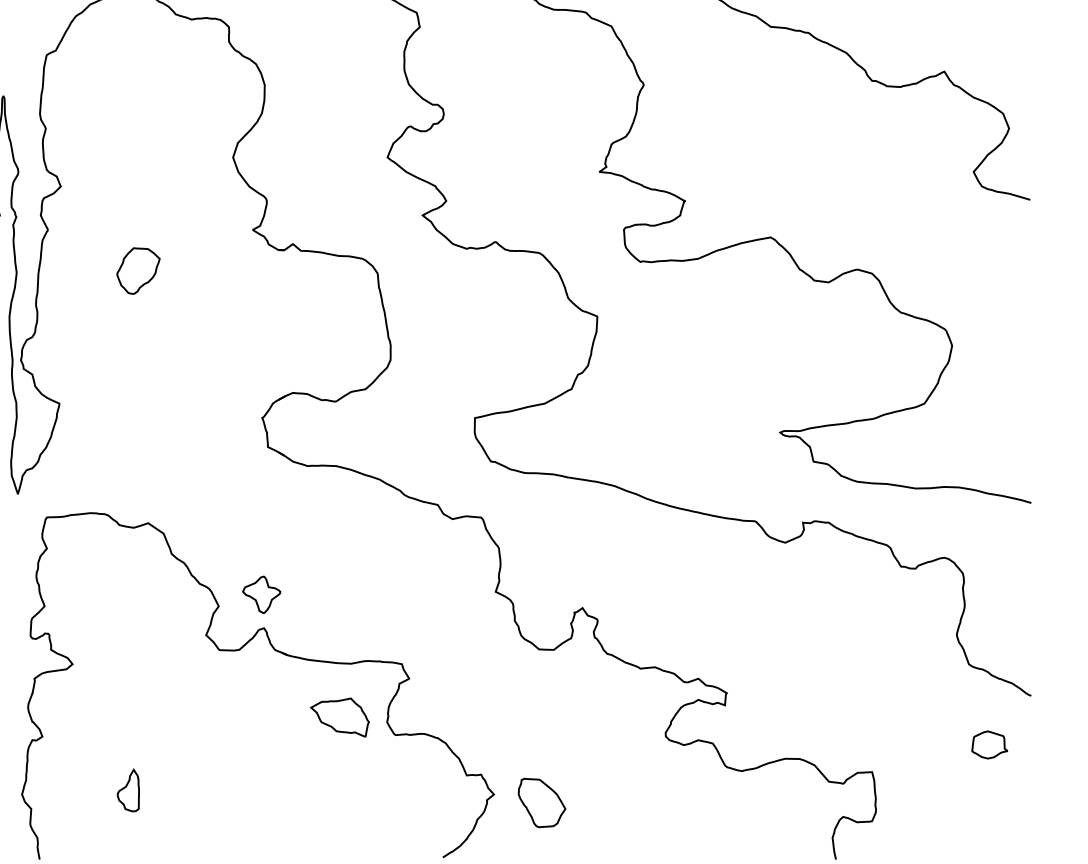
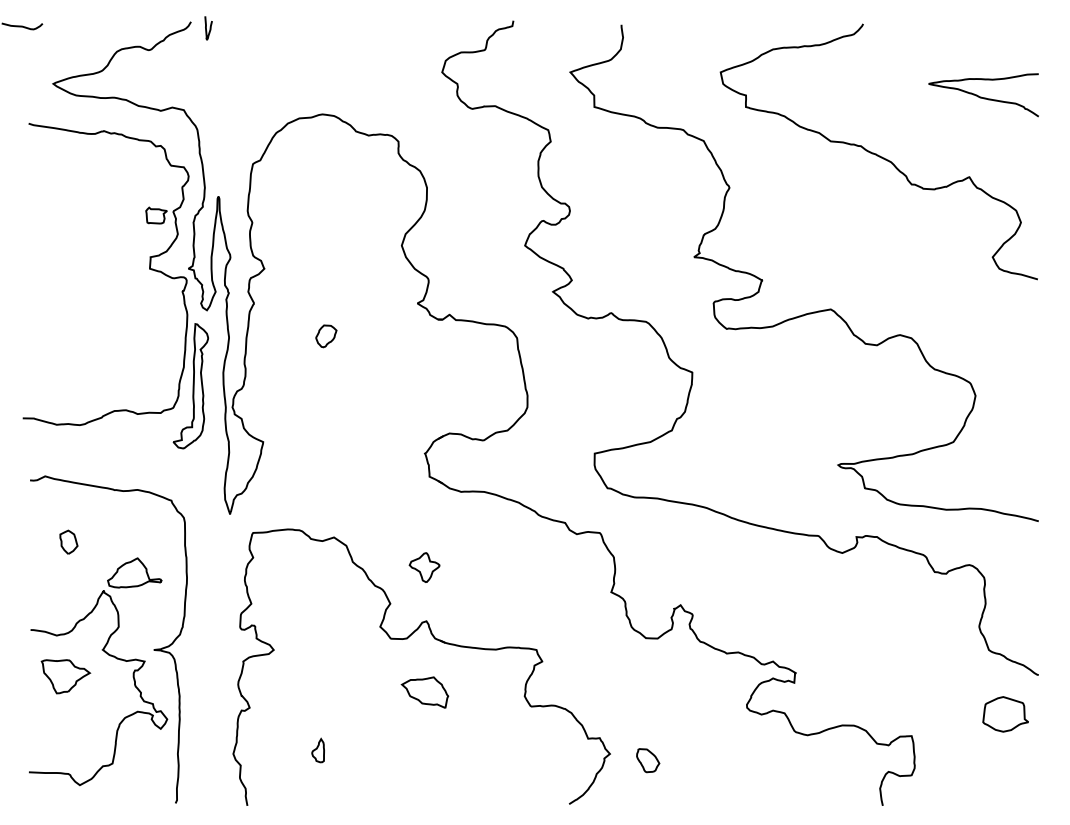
part: (138, 271) -> (326, 336), size x0.6
part: (261, 594) -> (424, 567), moved
part: (339, 717) -> (424, 692), moved
part: (989, 745) -> (1005, 714), size x1.6
part: (127, 790) -> (317, 750), size x0.7
part: (541, 802) -> (647, 760), size x0.6

